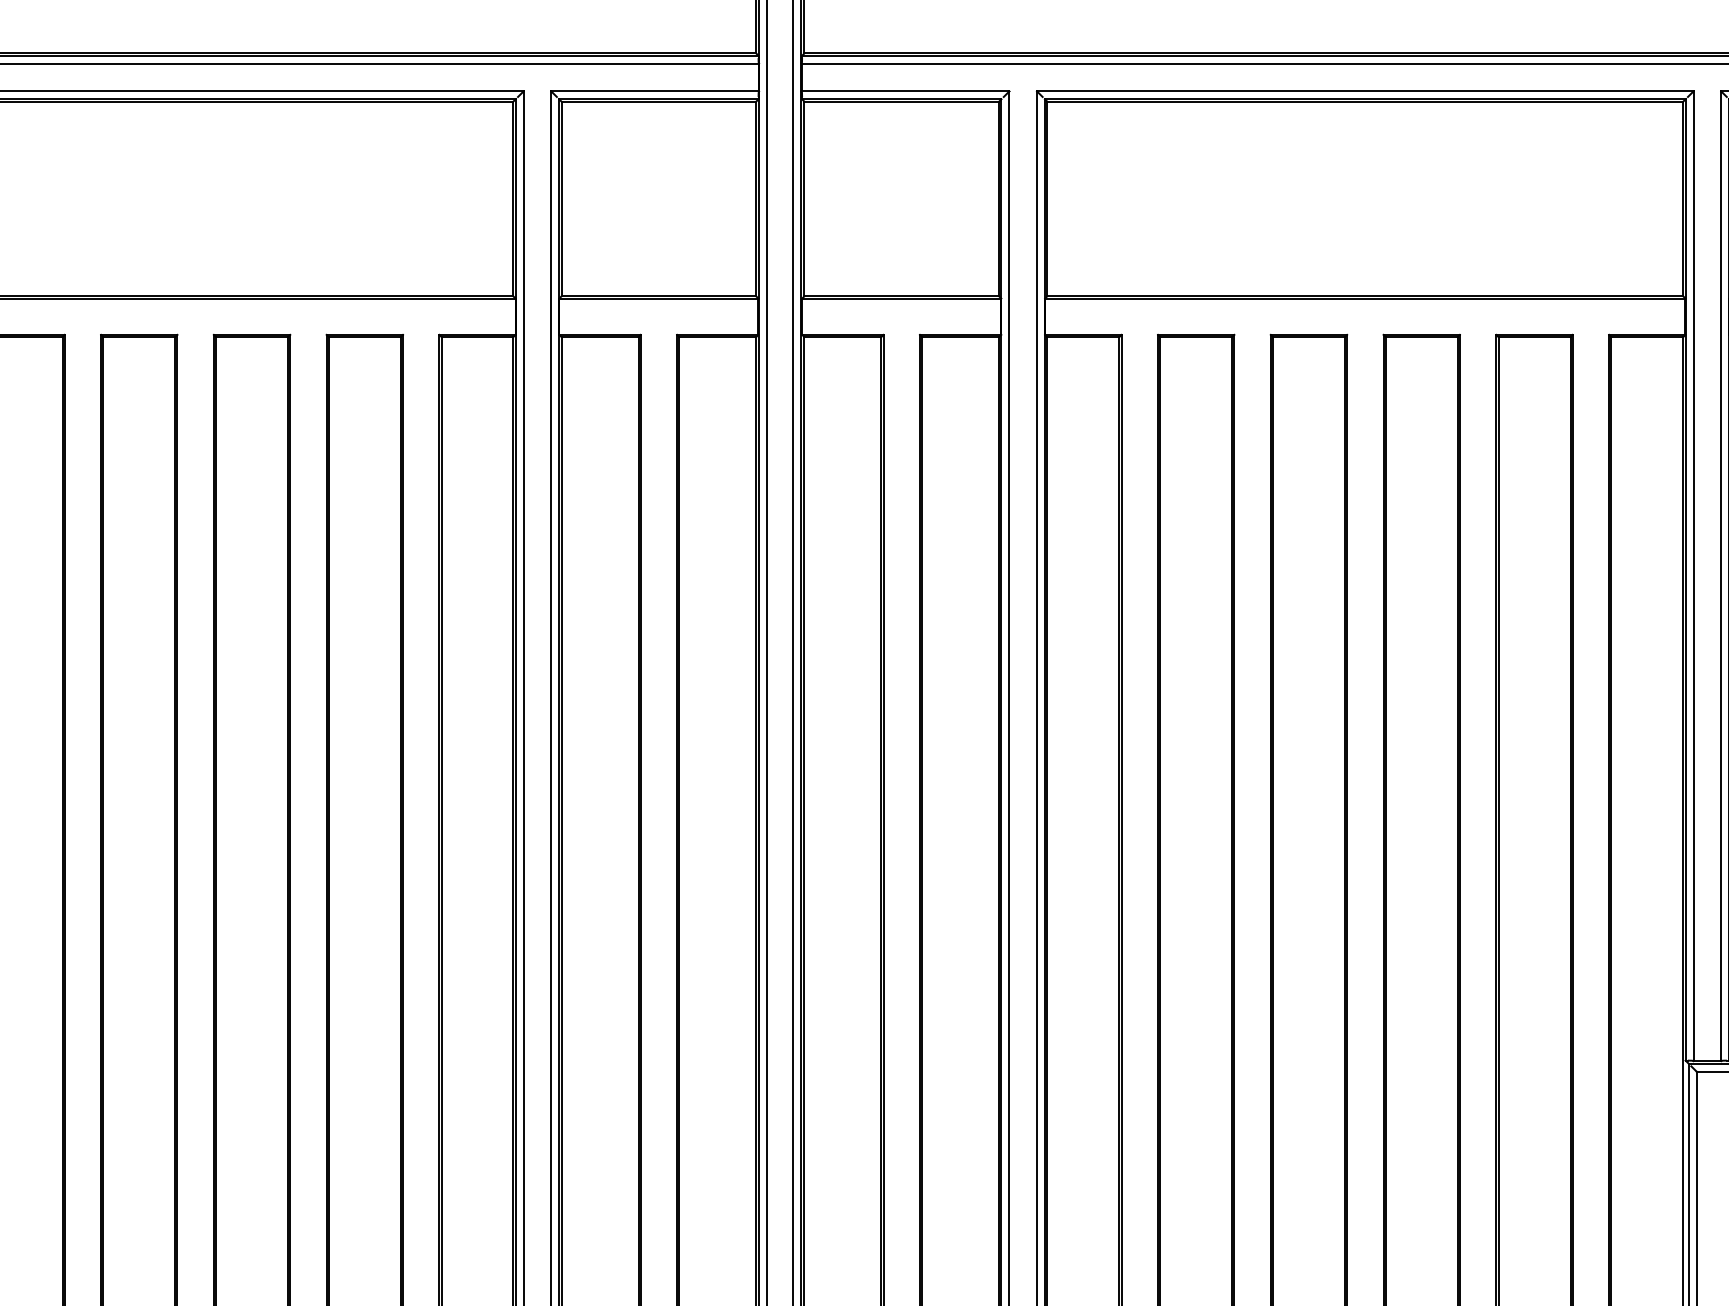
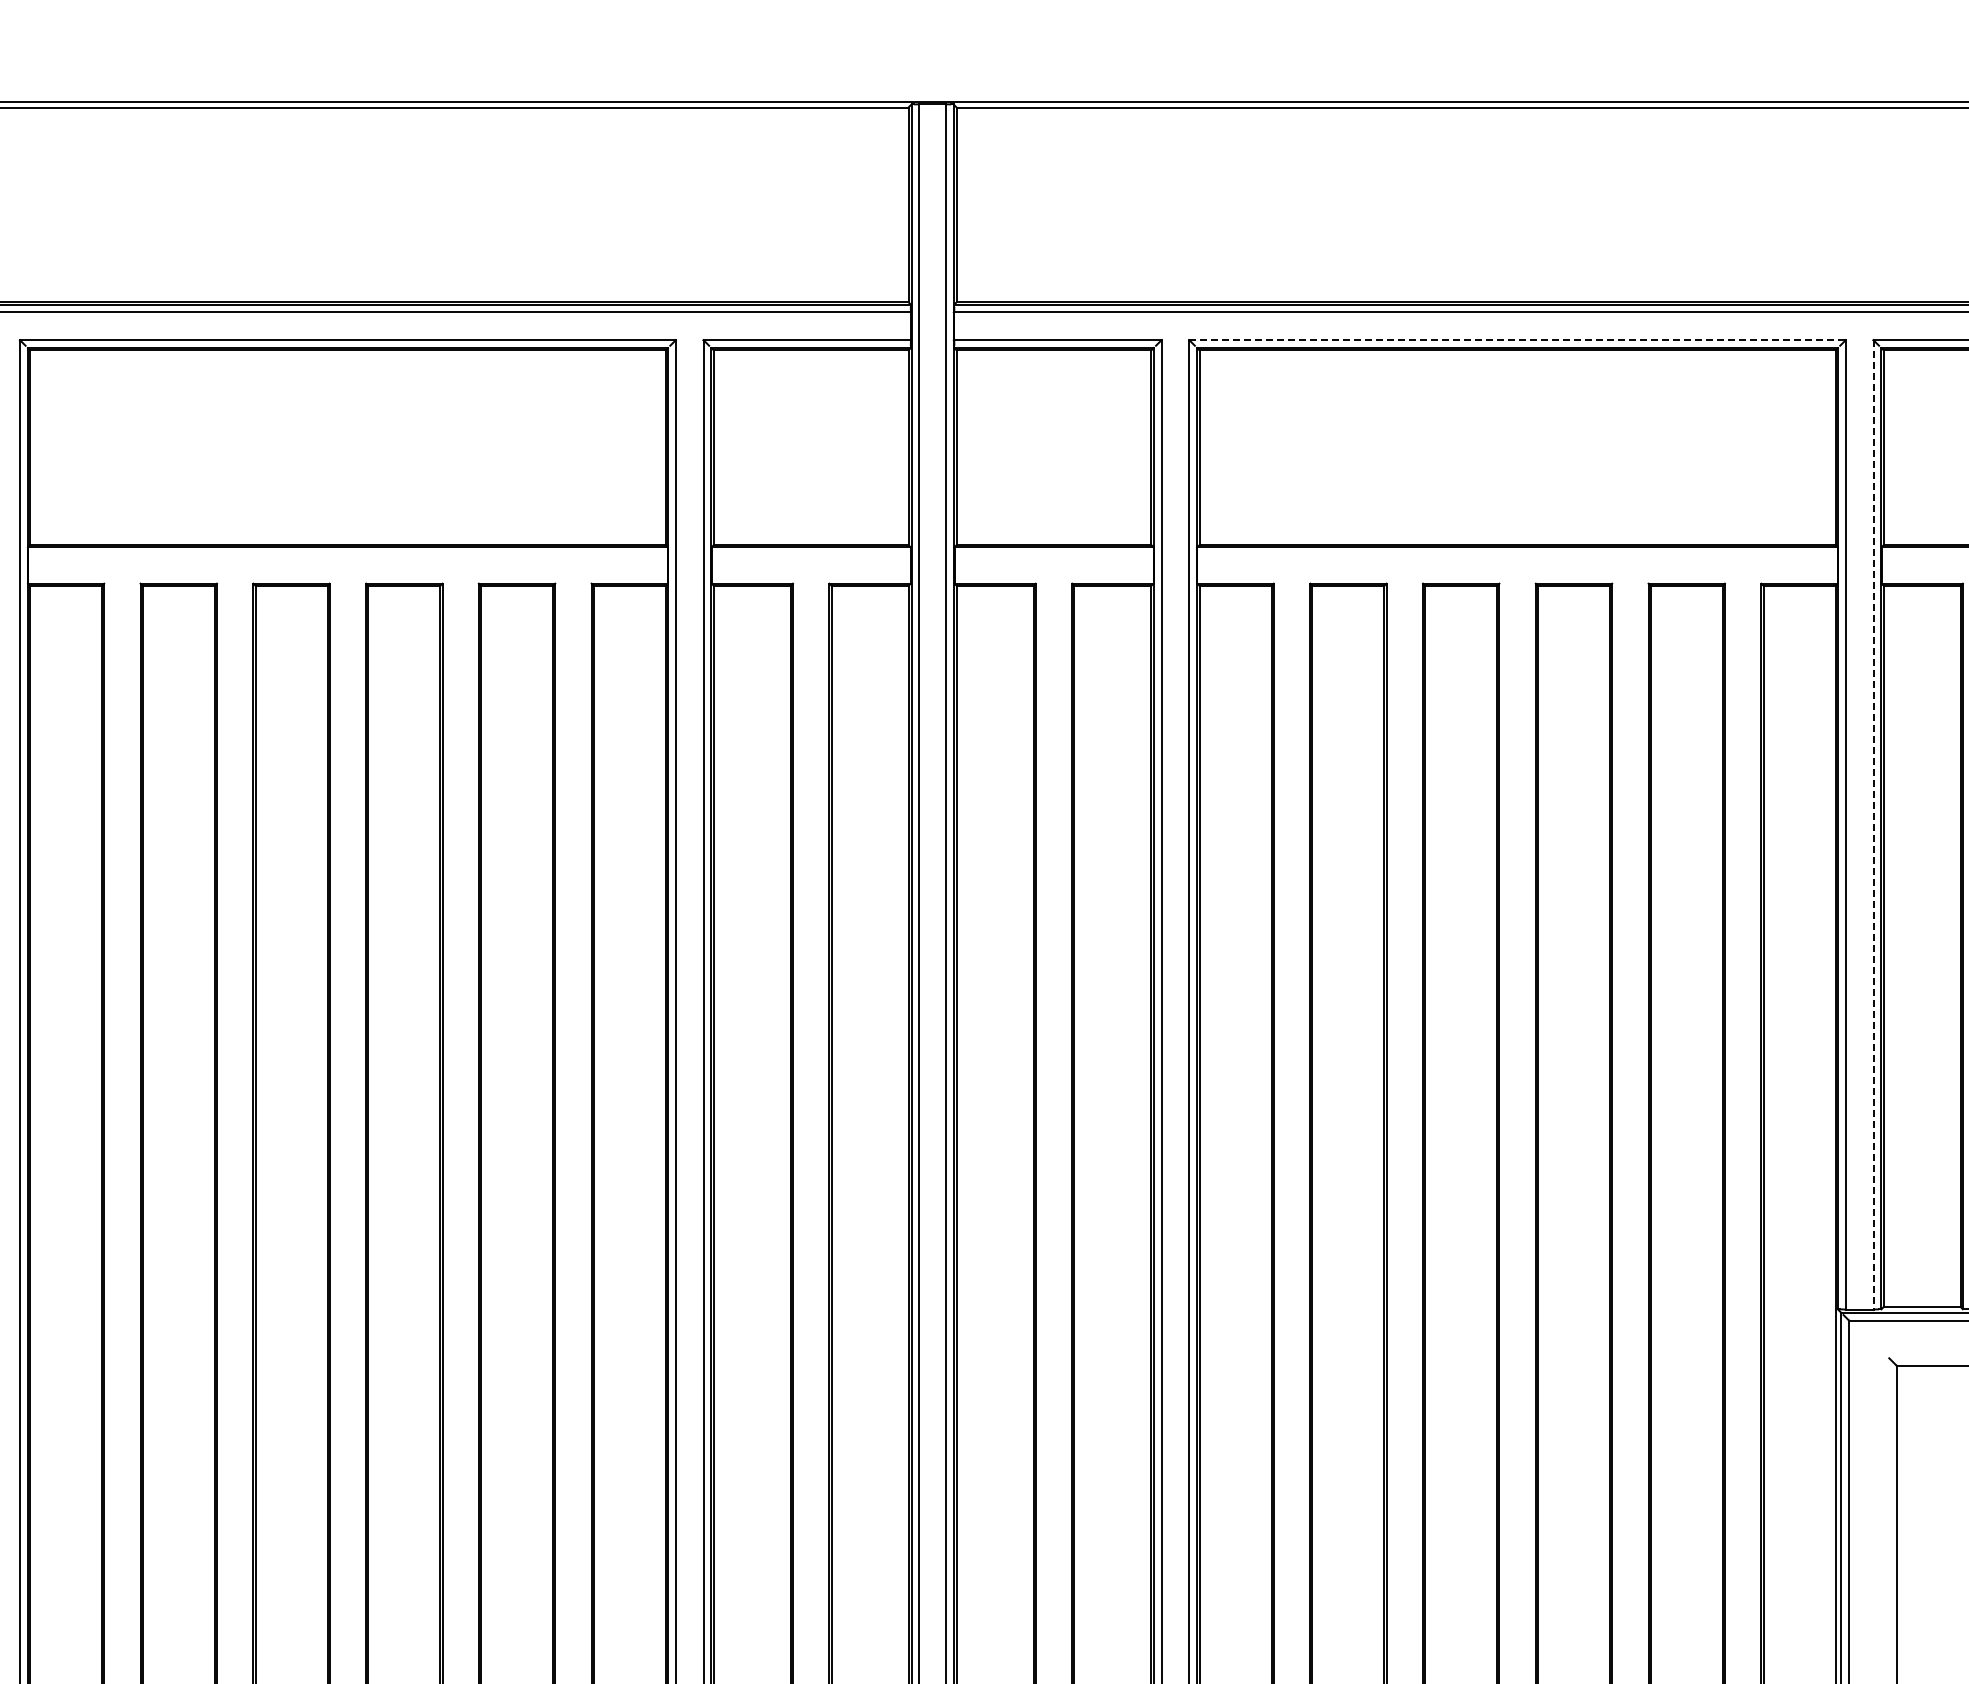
line: (1366, 91) -> (1518, 340), solid -> dashed
line: (1721, 576) -> (1873, 825), solid -> dashed

